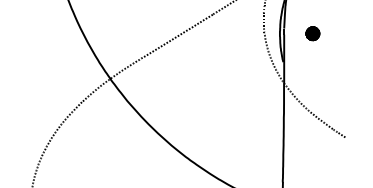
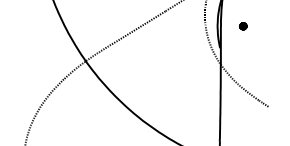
part: (313, 34) -> (243, 26), size x0.62

